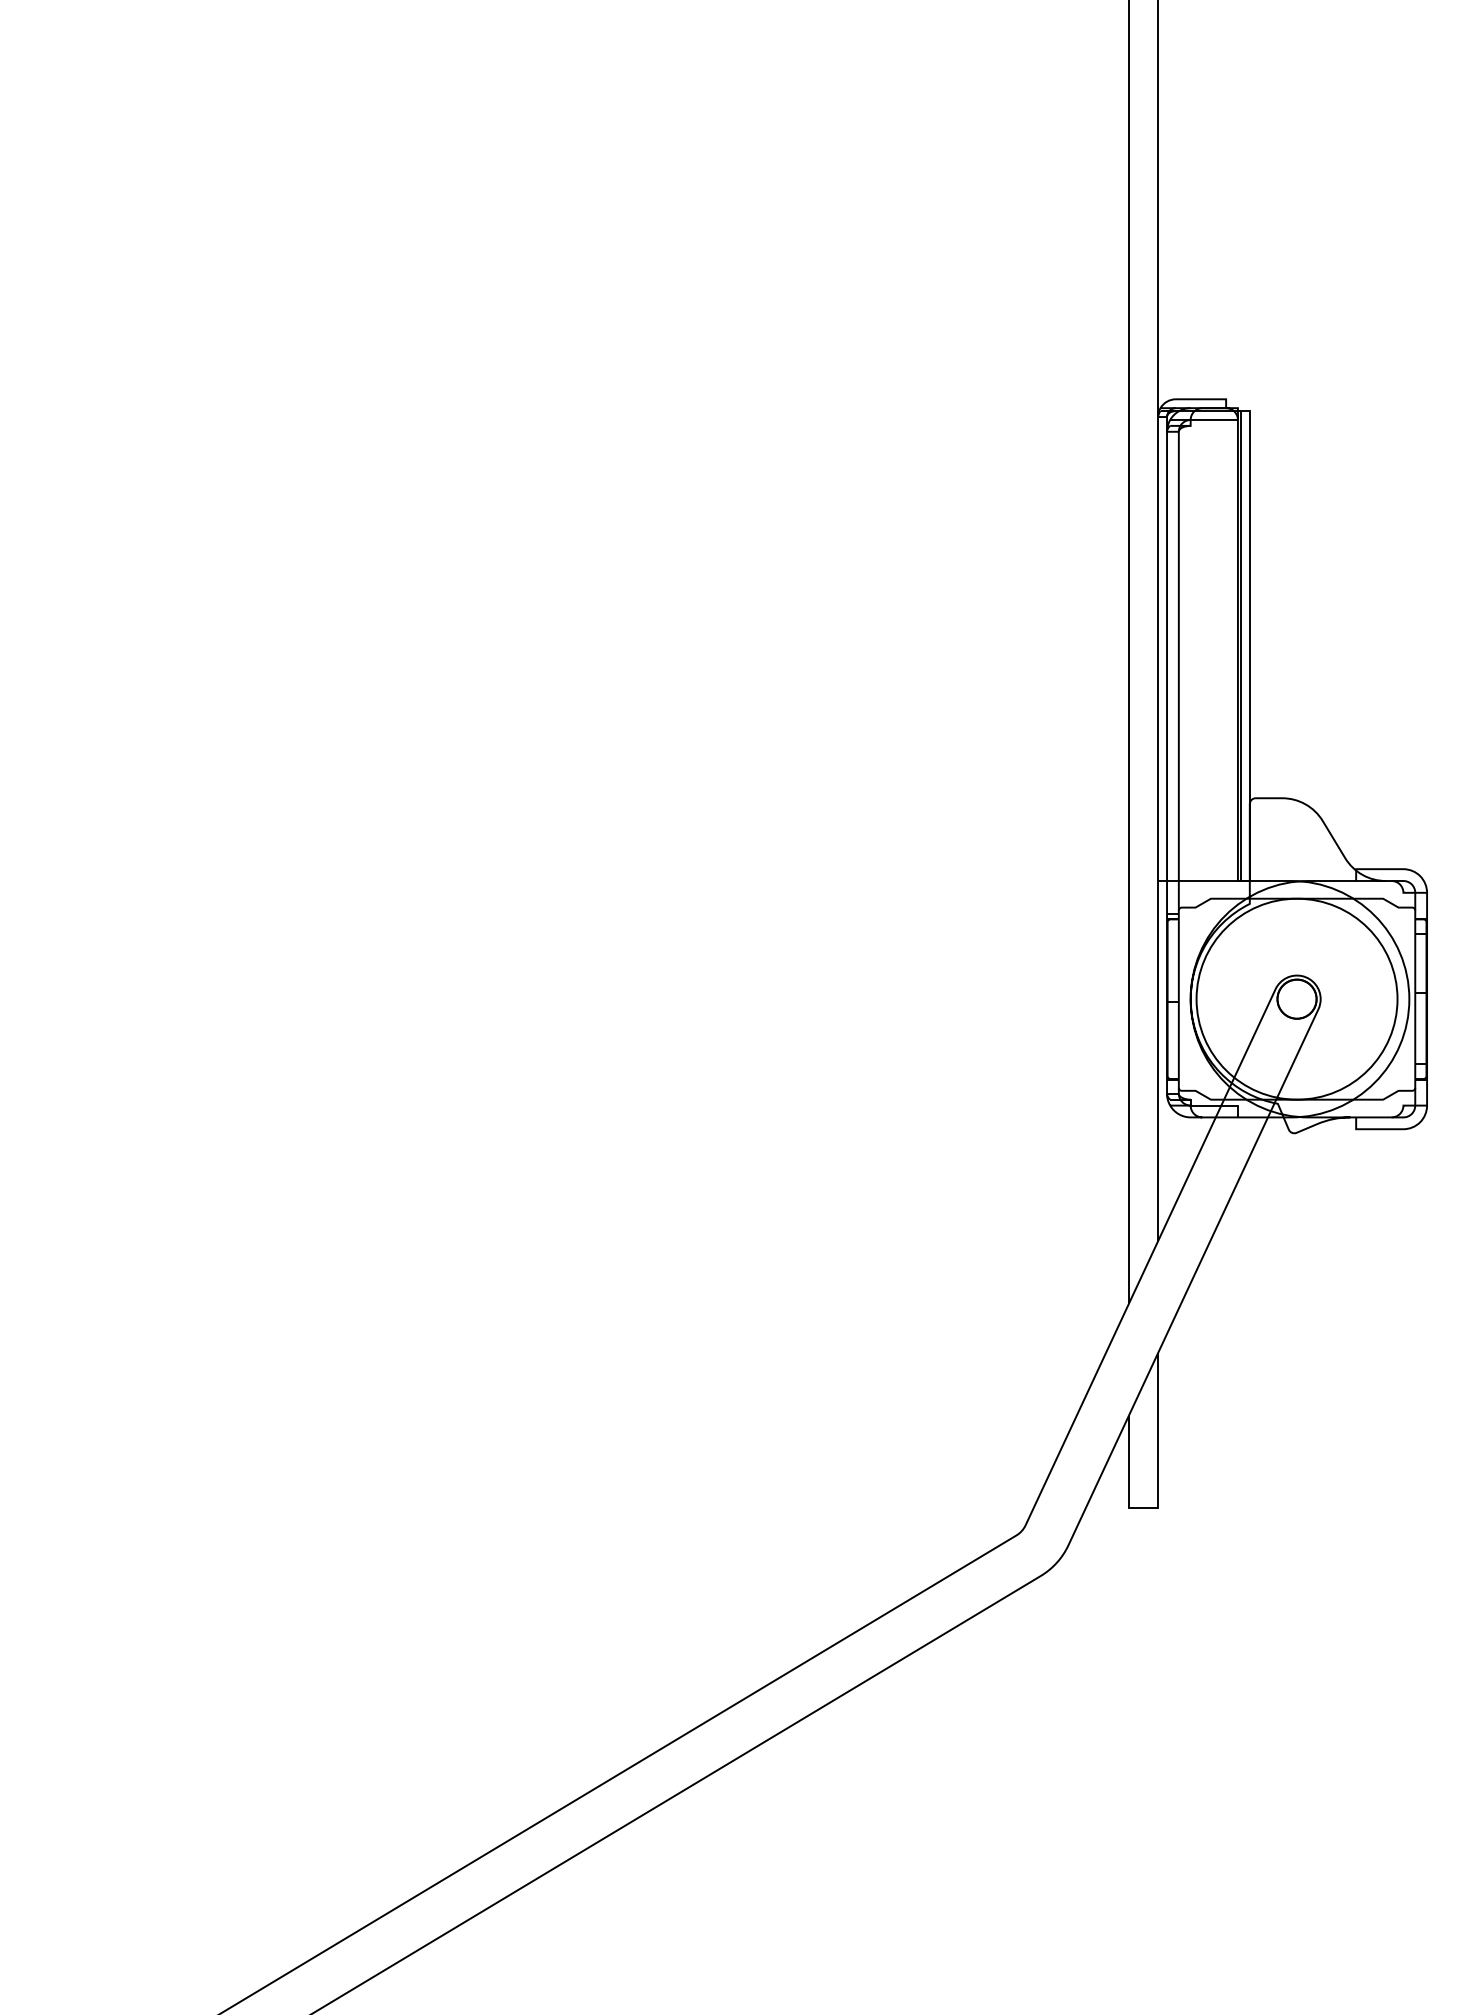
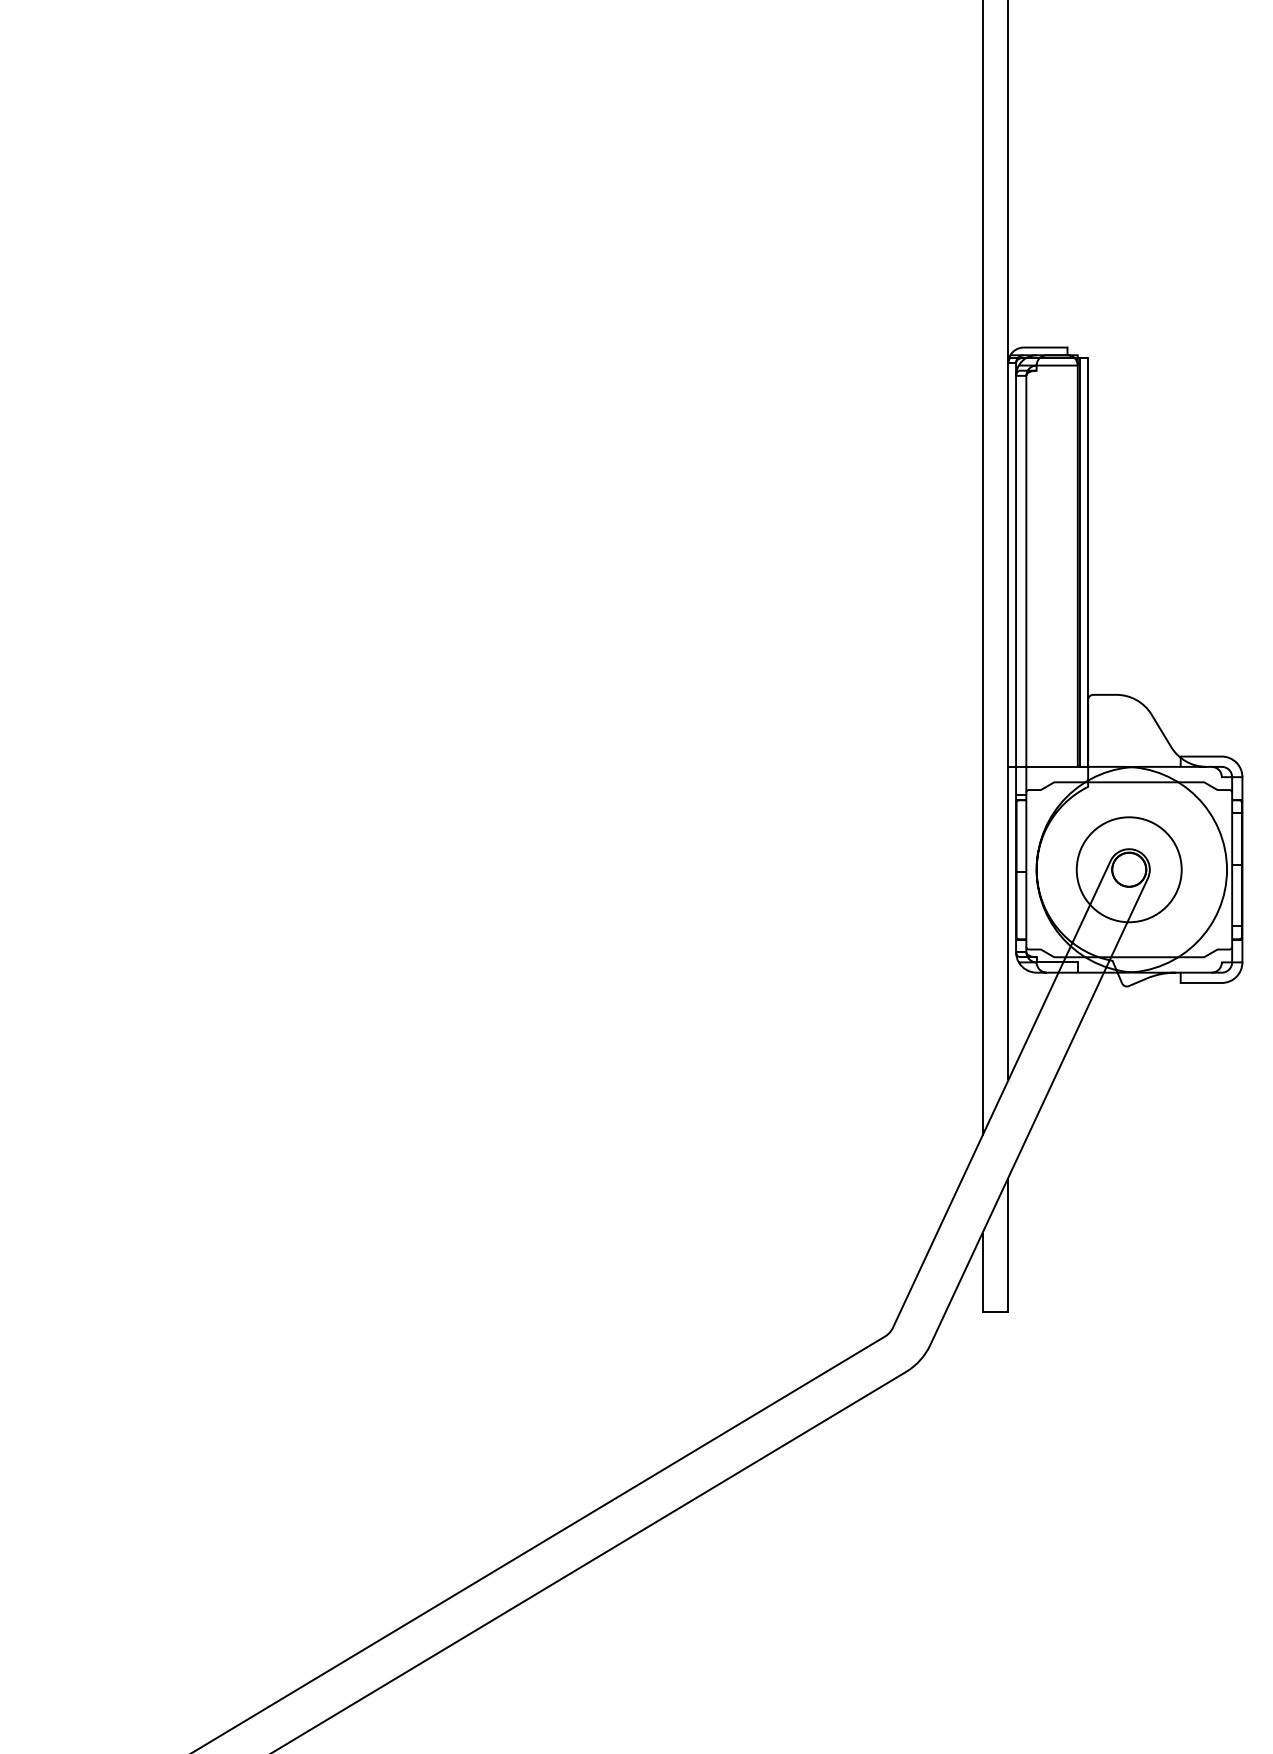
circle: (1296, 998) -> (1128, 869), size x0.6

